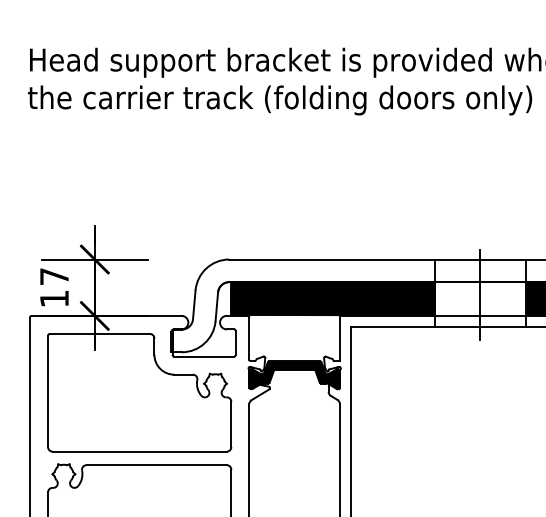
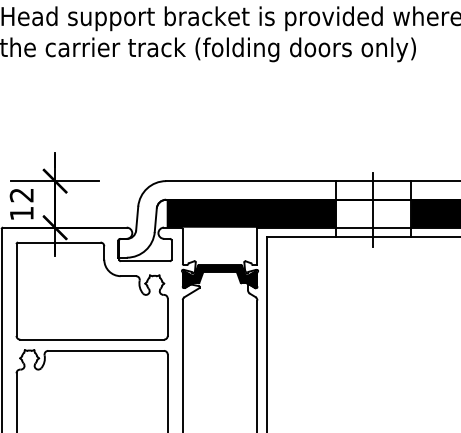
text: (54, 276) -> (21, 195), 17 -> 12

